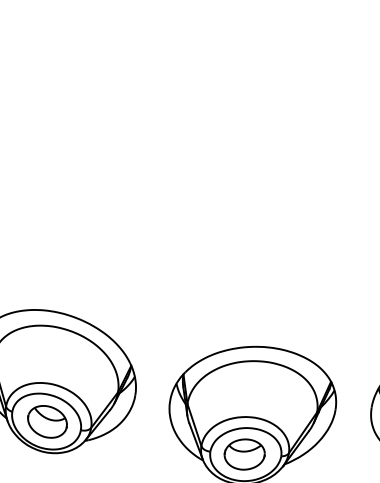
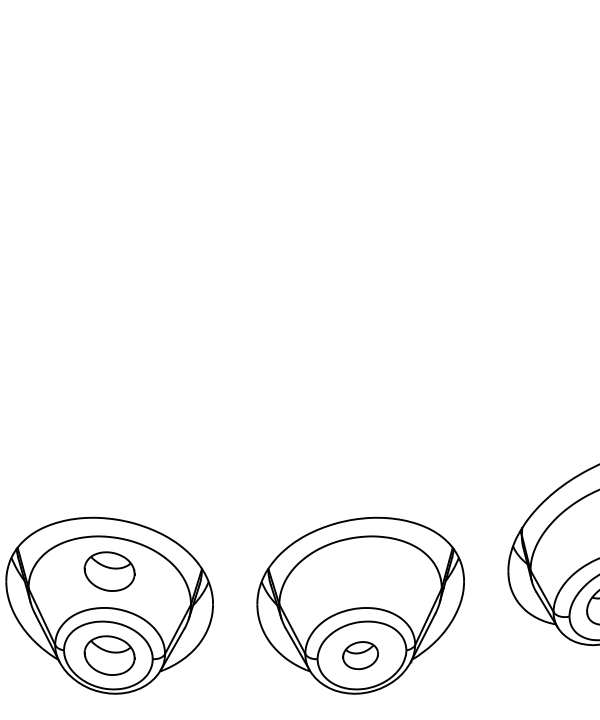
part: (58, 355) -> (109, 571), added
part: (244, 454) -> (360, 655), size x0.7

